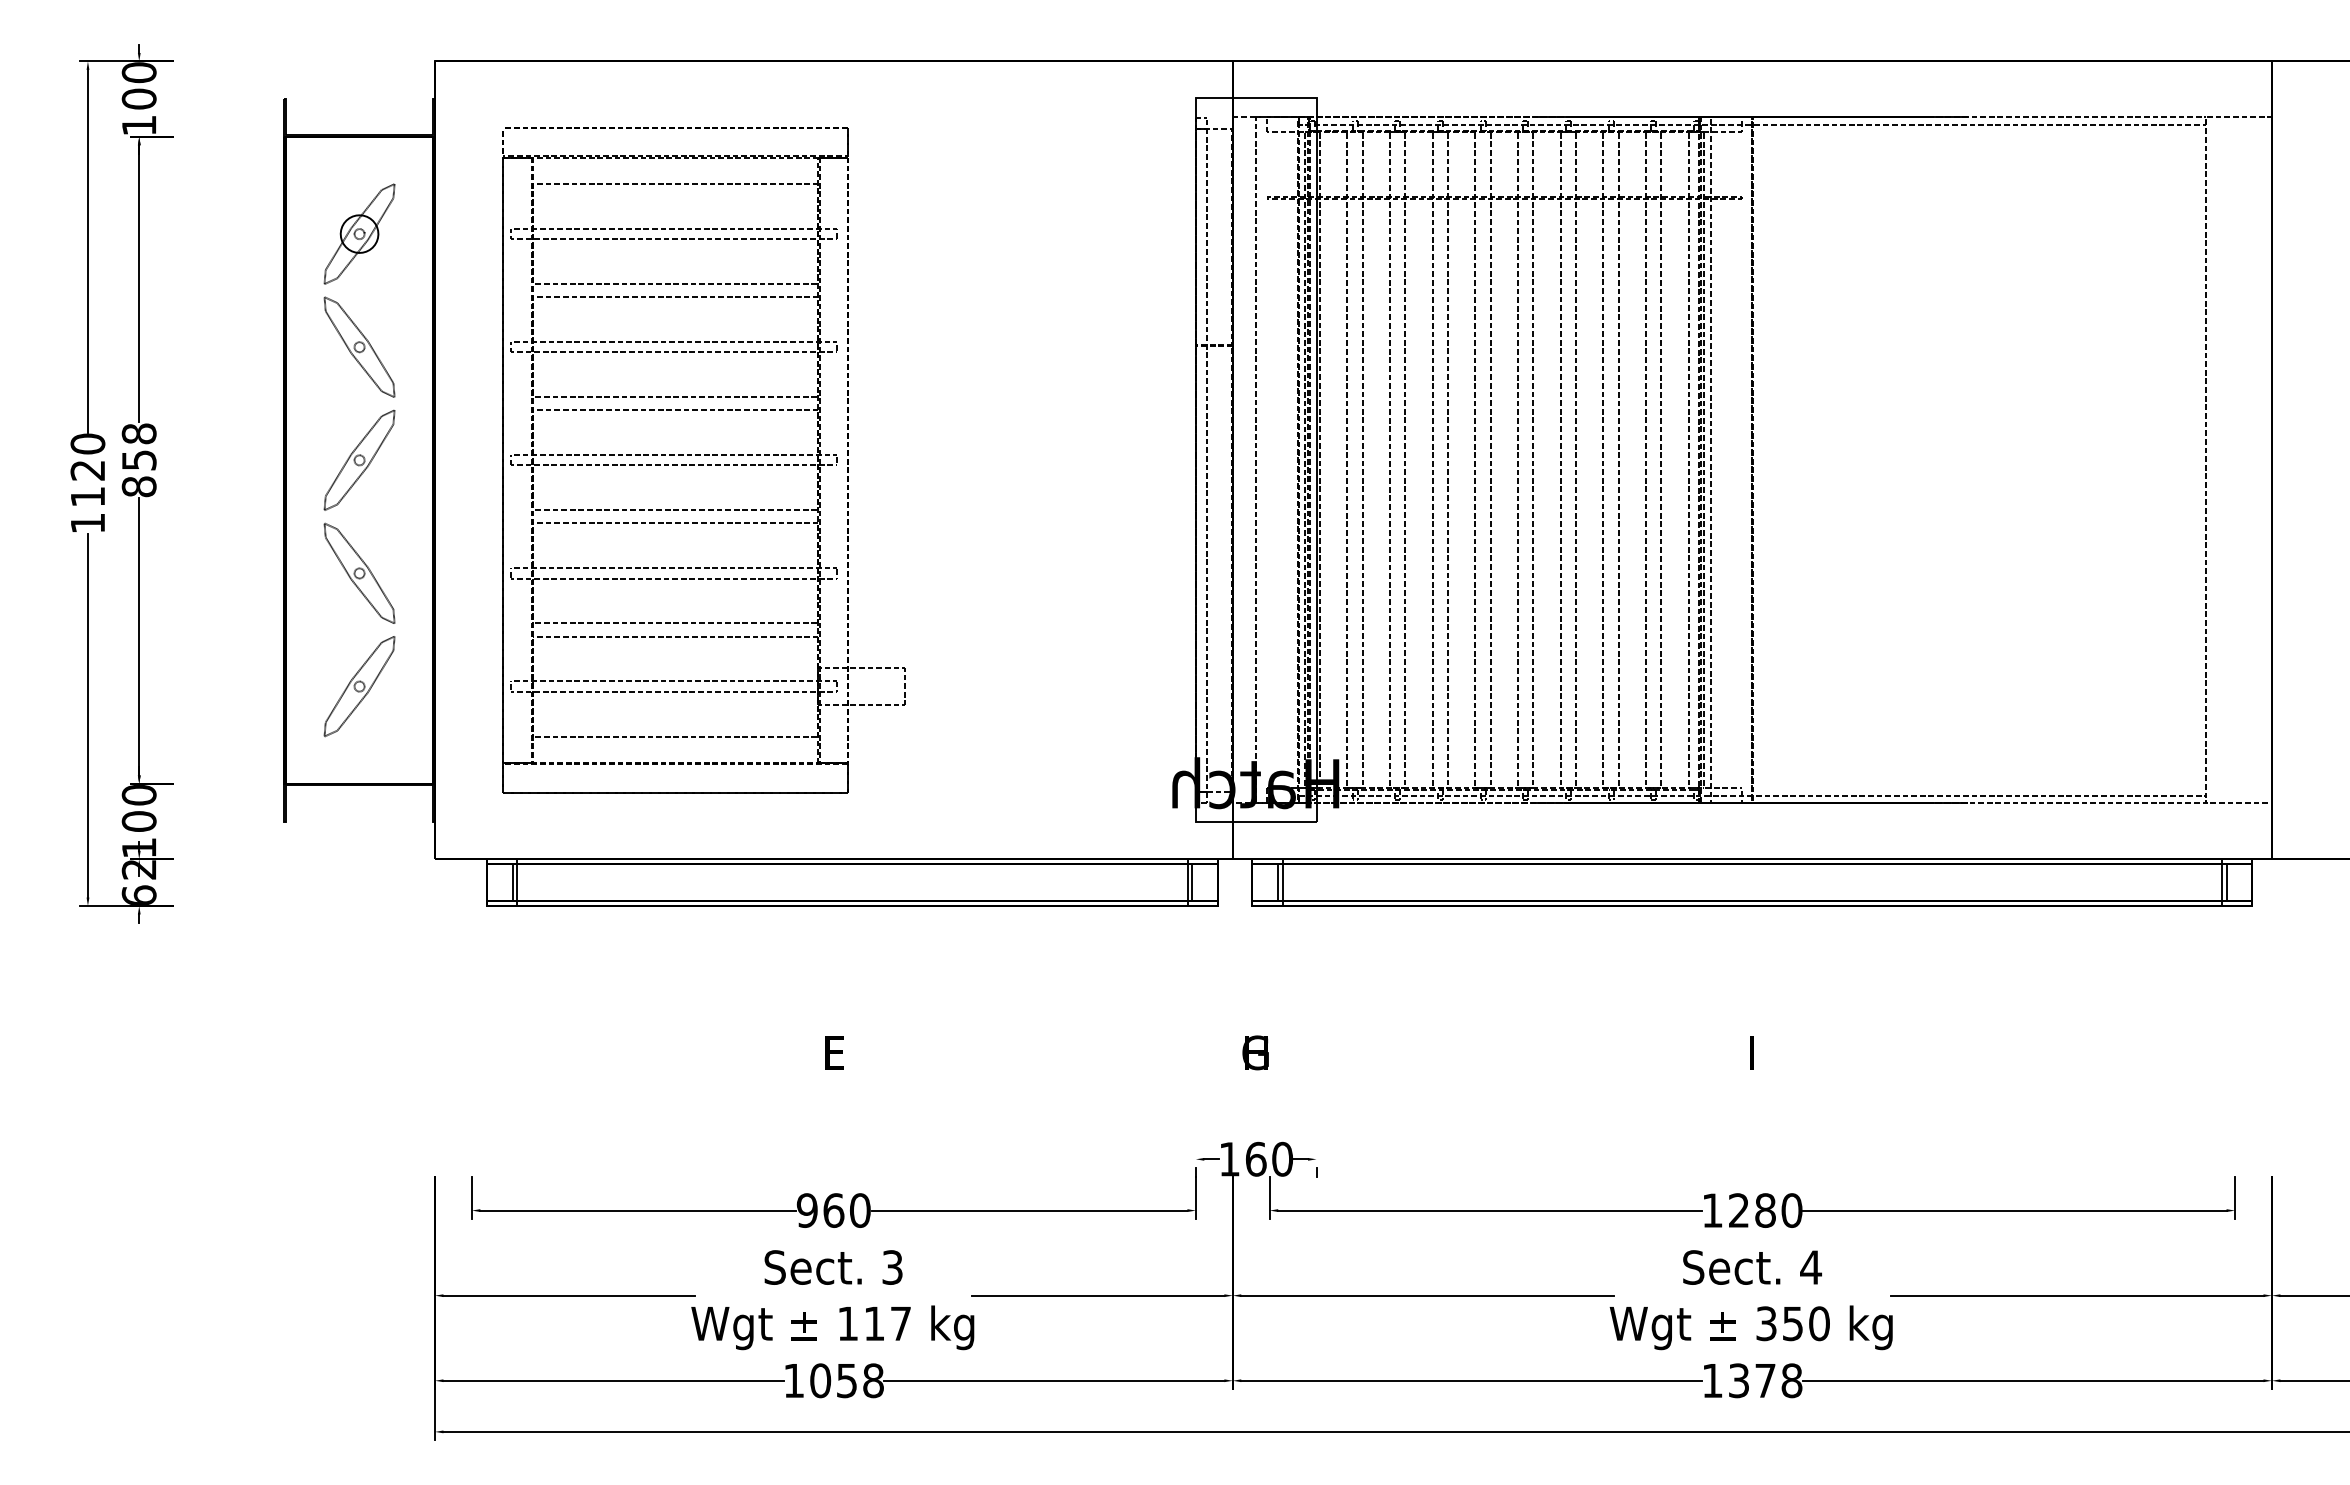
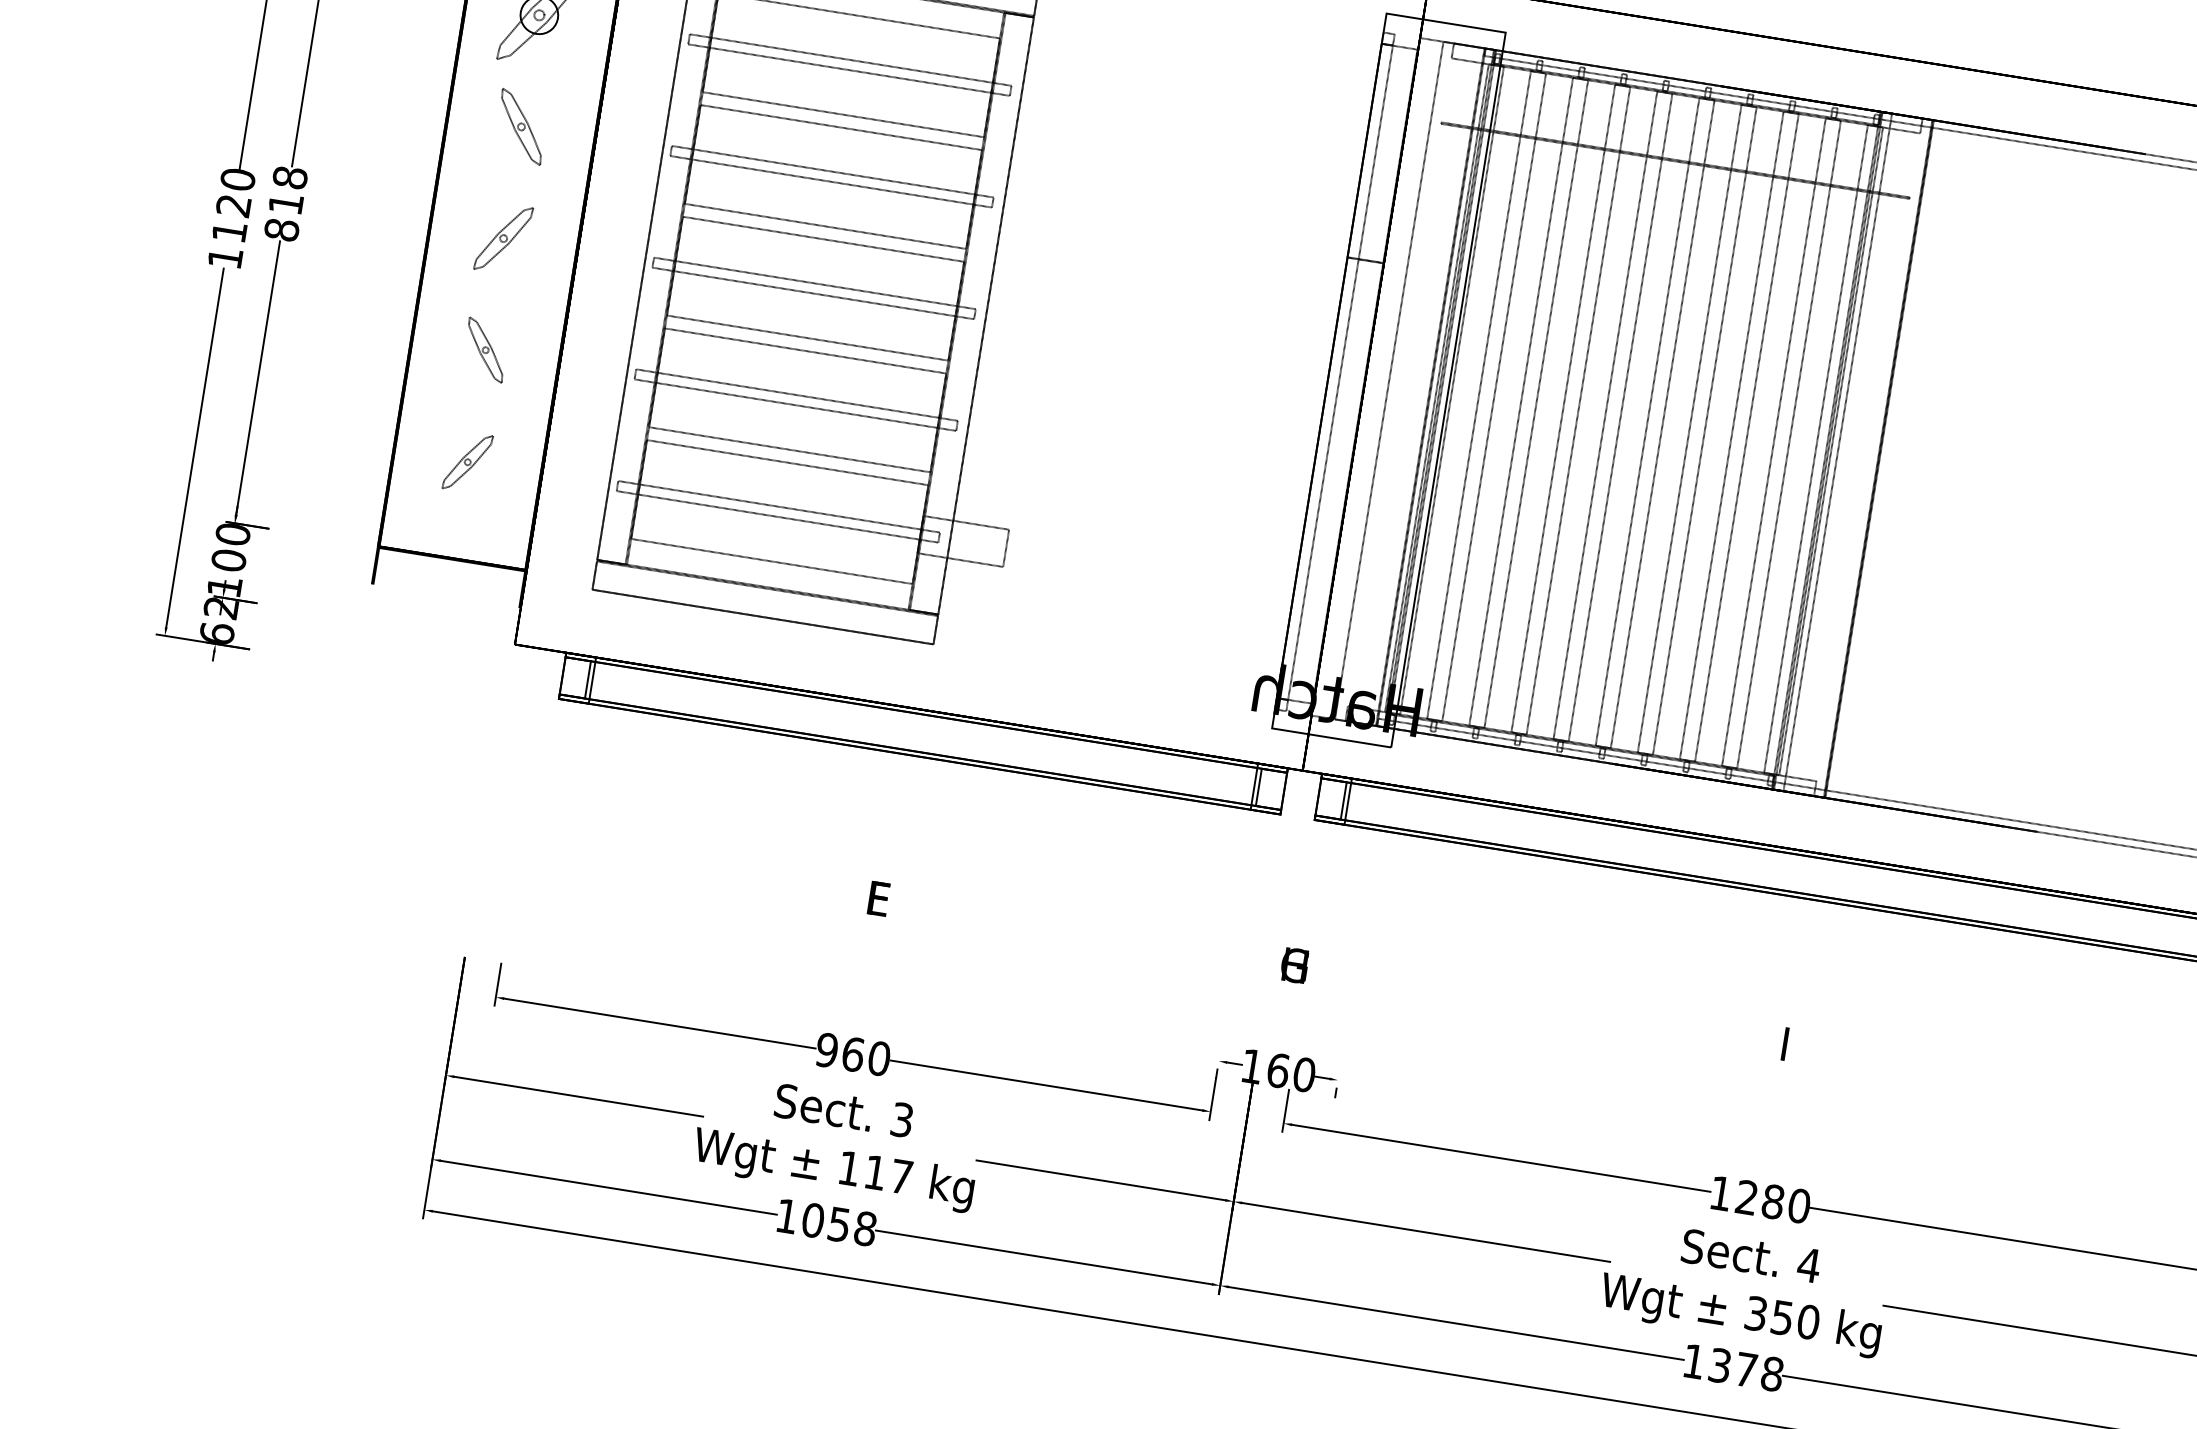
part: (359, 346) -> (521, 126), size x0.7
part: (359, 459) -> (503, 237), size x0.7
text: (139, 460) -> (286, 204), 858 -> 818
part: (359, 572) -> (485, 349), size x0.6
part: (359, 686) -> (467, 462), size x0.6

